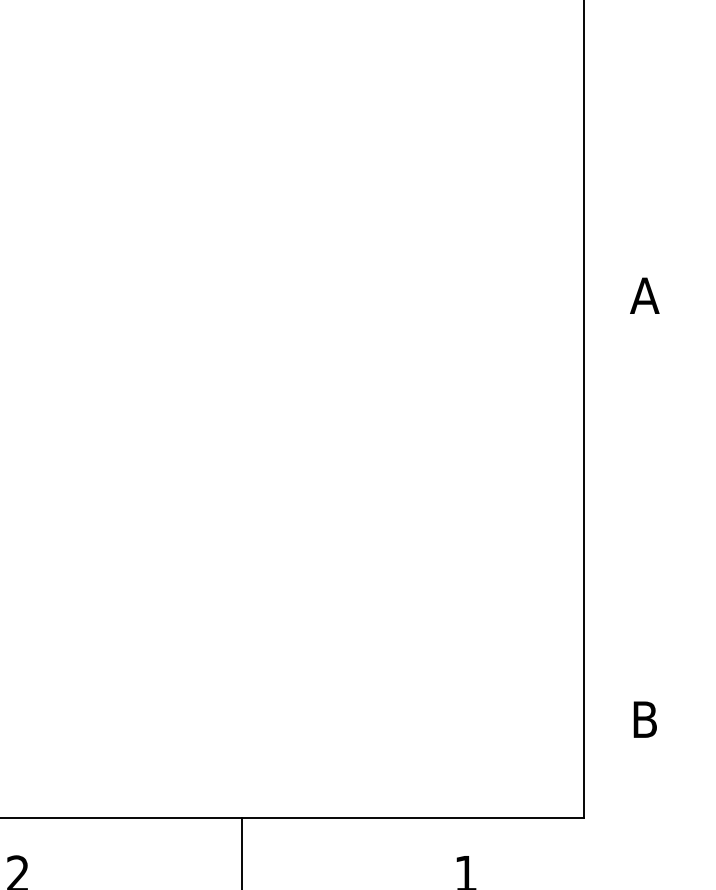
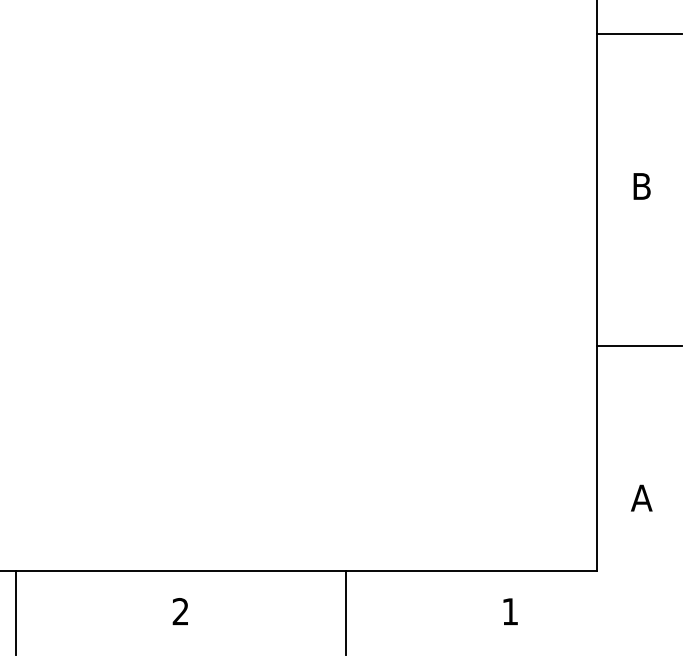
line: (641, 87) -> (639, 33), added
text: (644, 295) -> (641, 186), A -> B
line: (641, 512) -> (639, 345), added
text: (644, 718) -> (641, 497), B -> A

